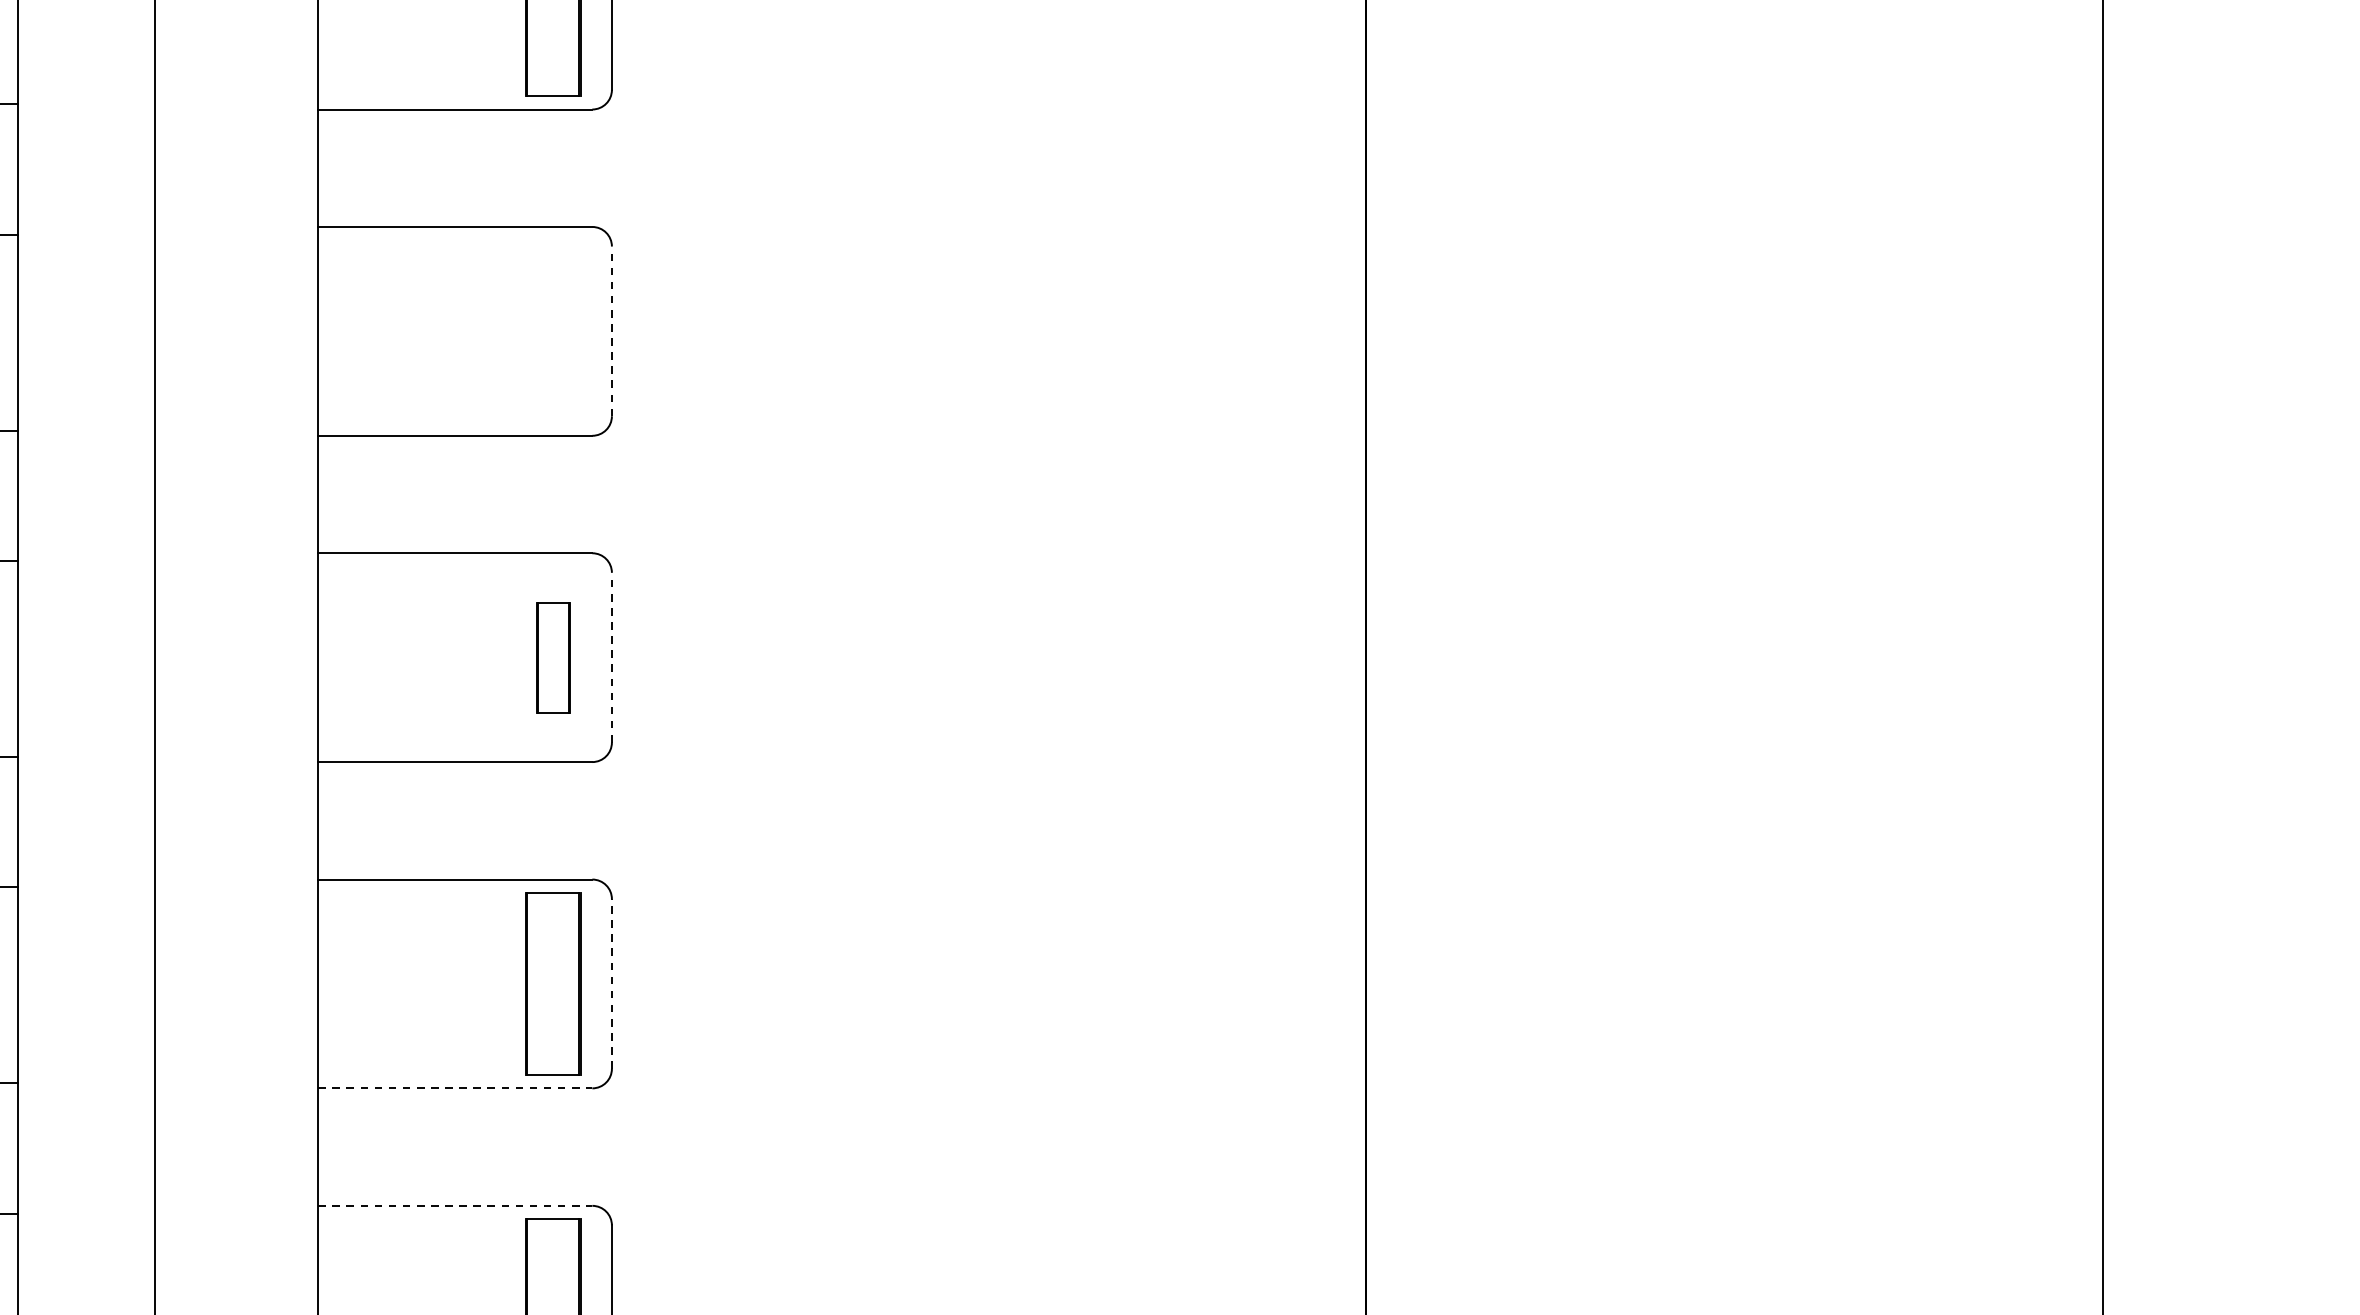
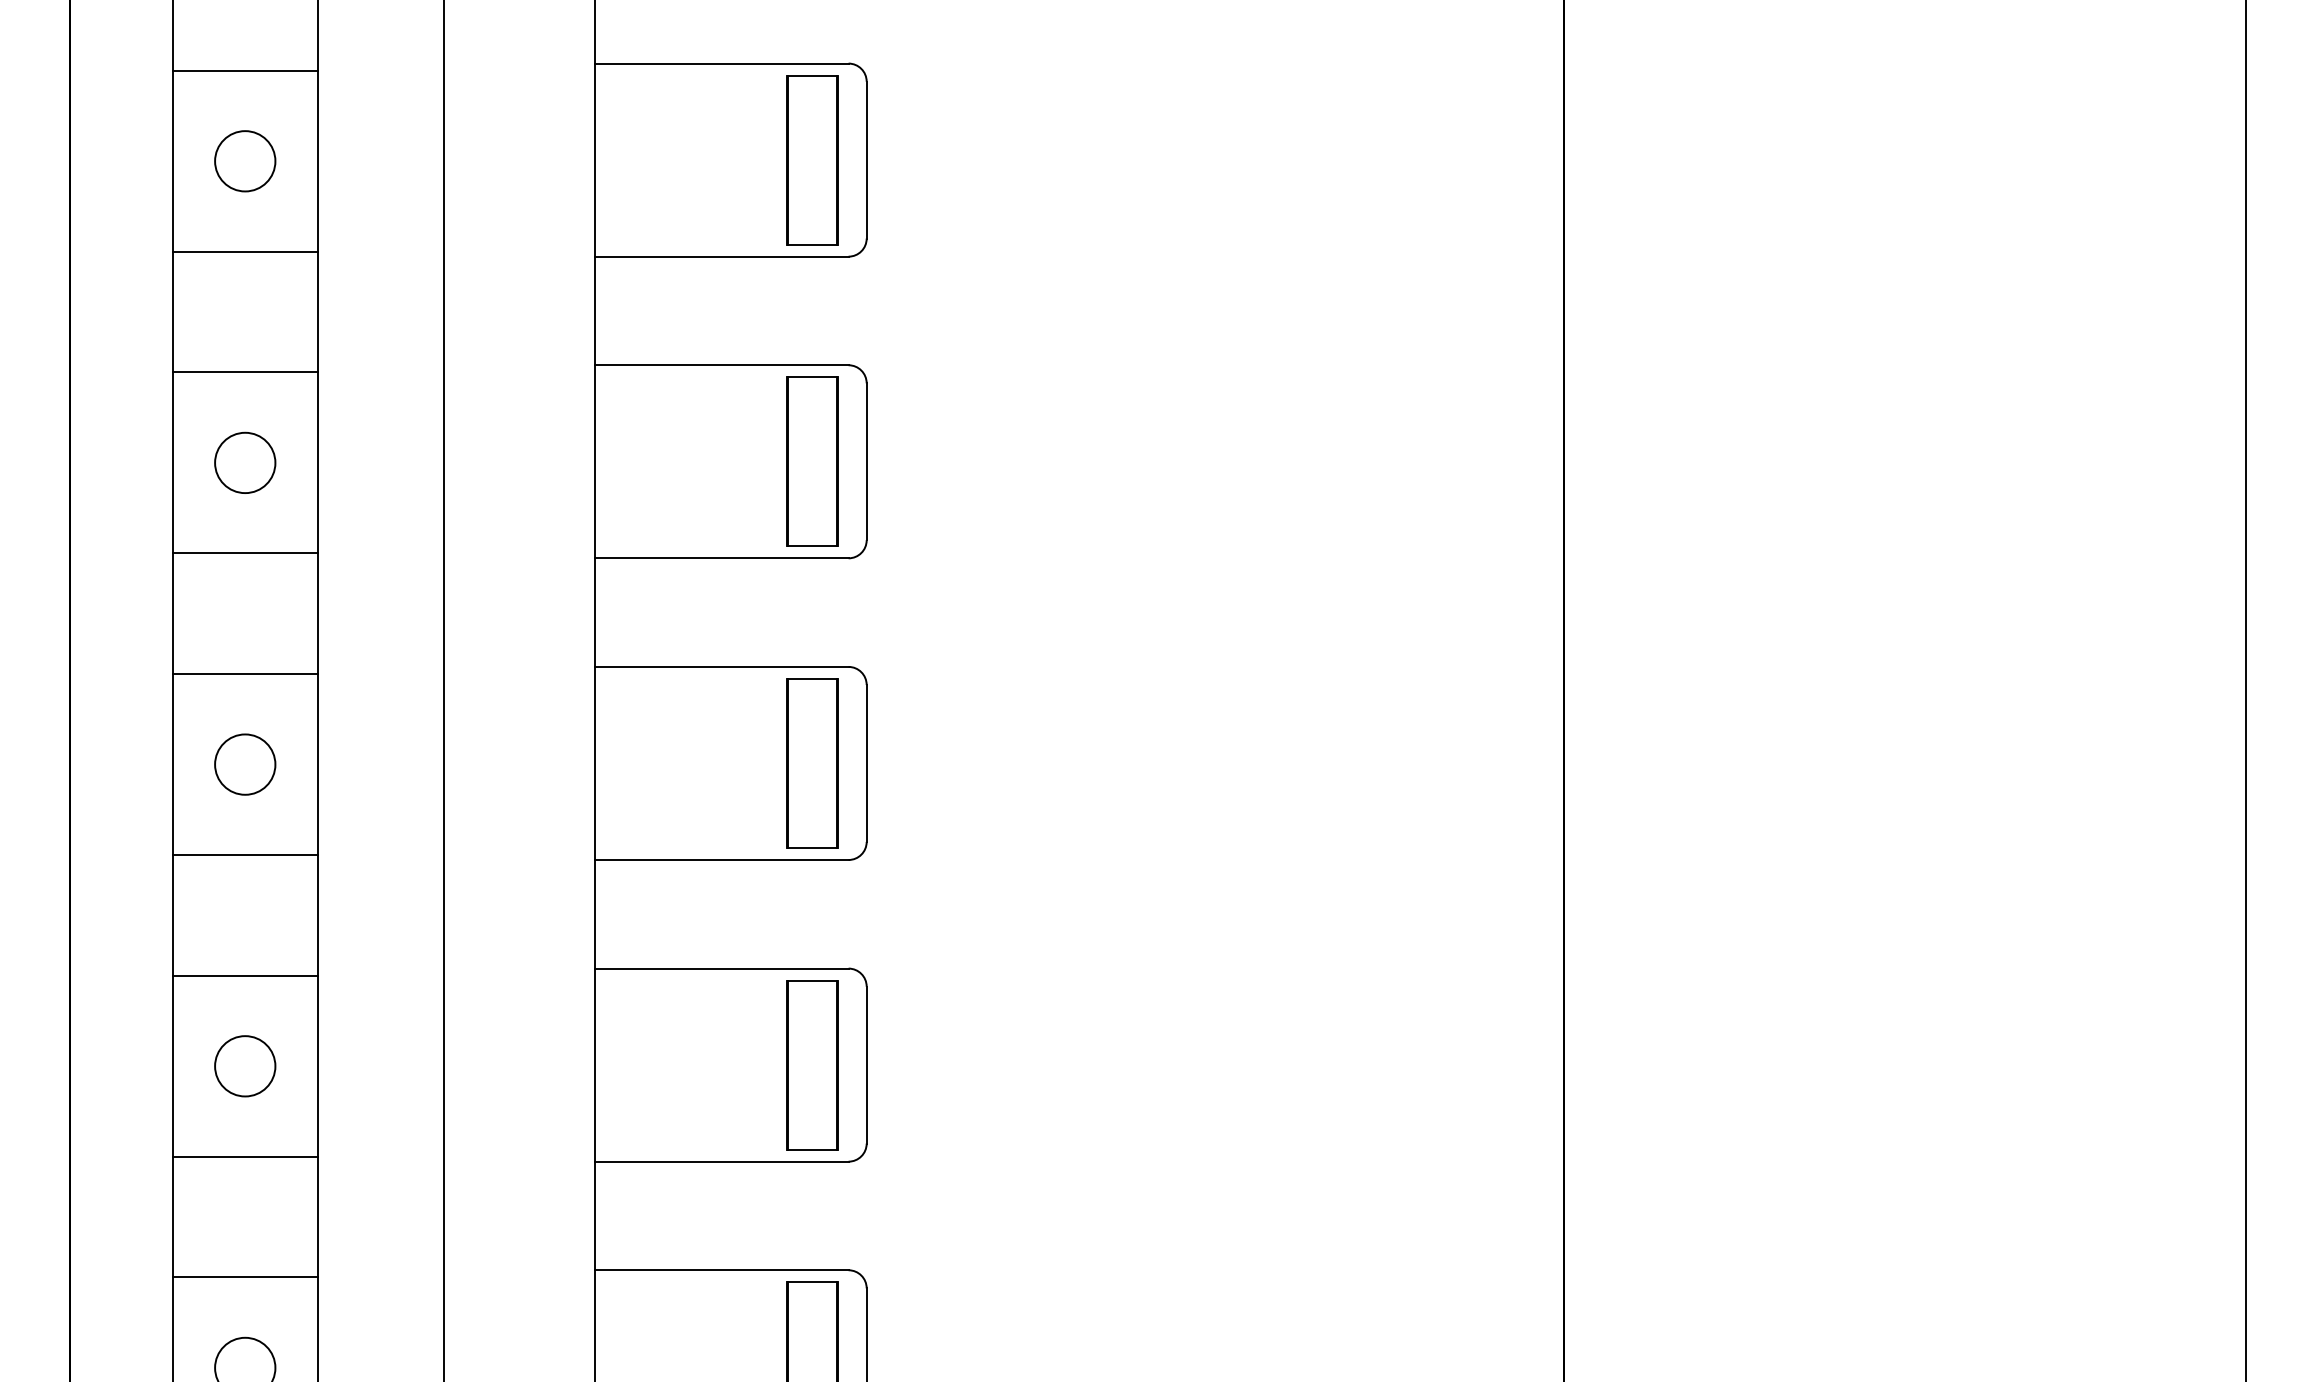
part: (553, 331) -> (812, 461), added
line: (611, 331) -> (866, 461), dashed -> solid
line: (611, 656) -> (866, 762), dashed -> solid
part: (553, 657) -> (812, 763), size x1.67
line: (611, 983) -> (866, 1064), dashed -> solid
line: (454, 1088) -> (721, 1161), dashed -> solid
line: (454, 1206) -> (721, 1270), dashed -> solid

